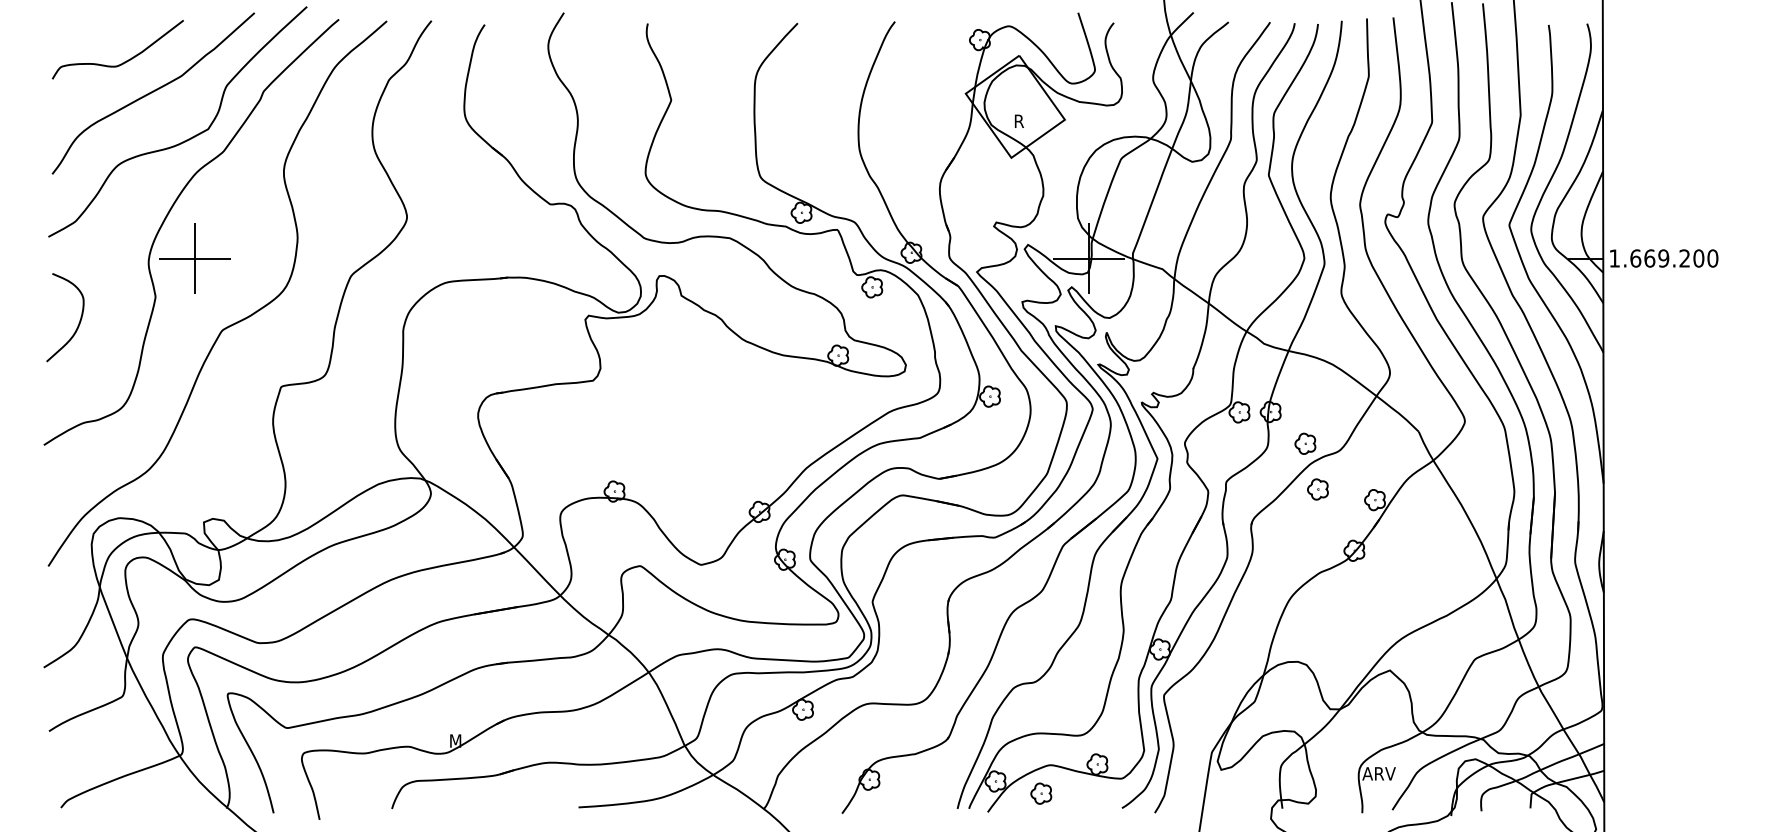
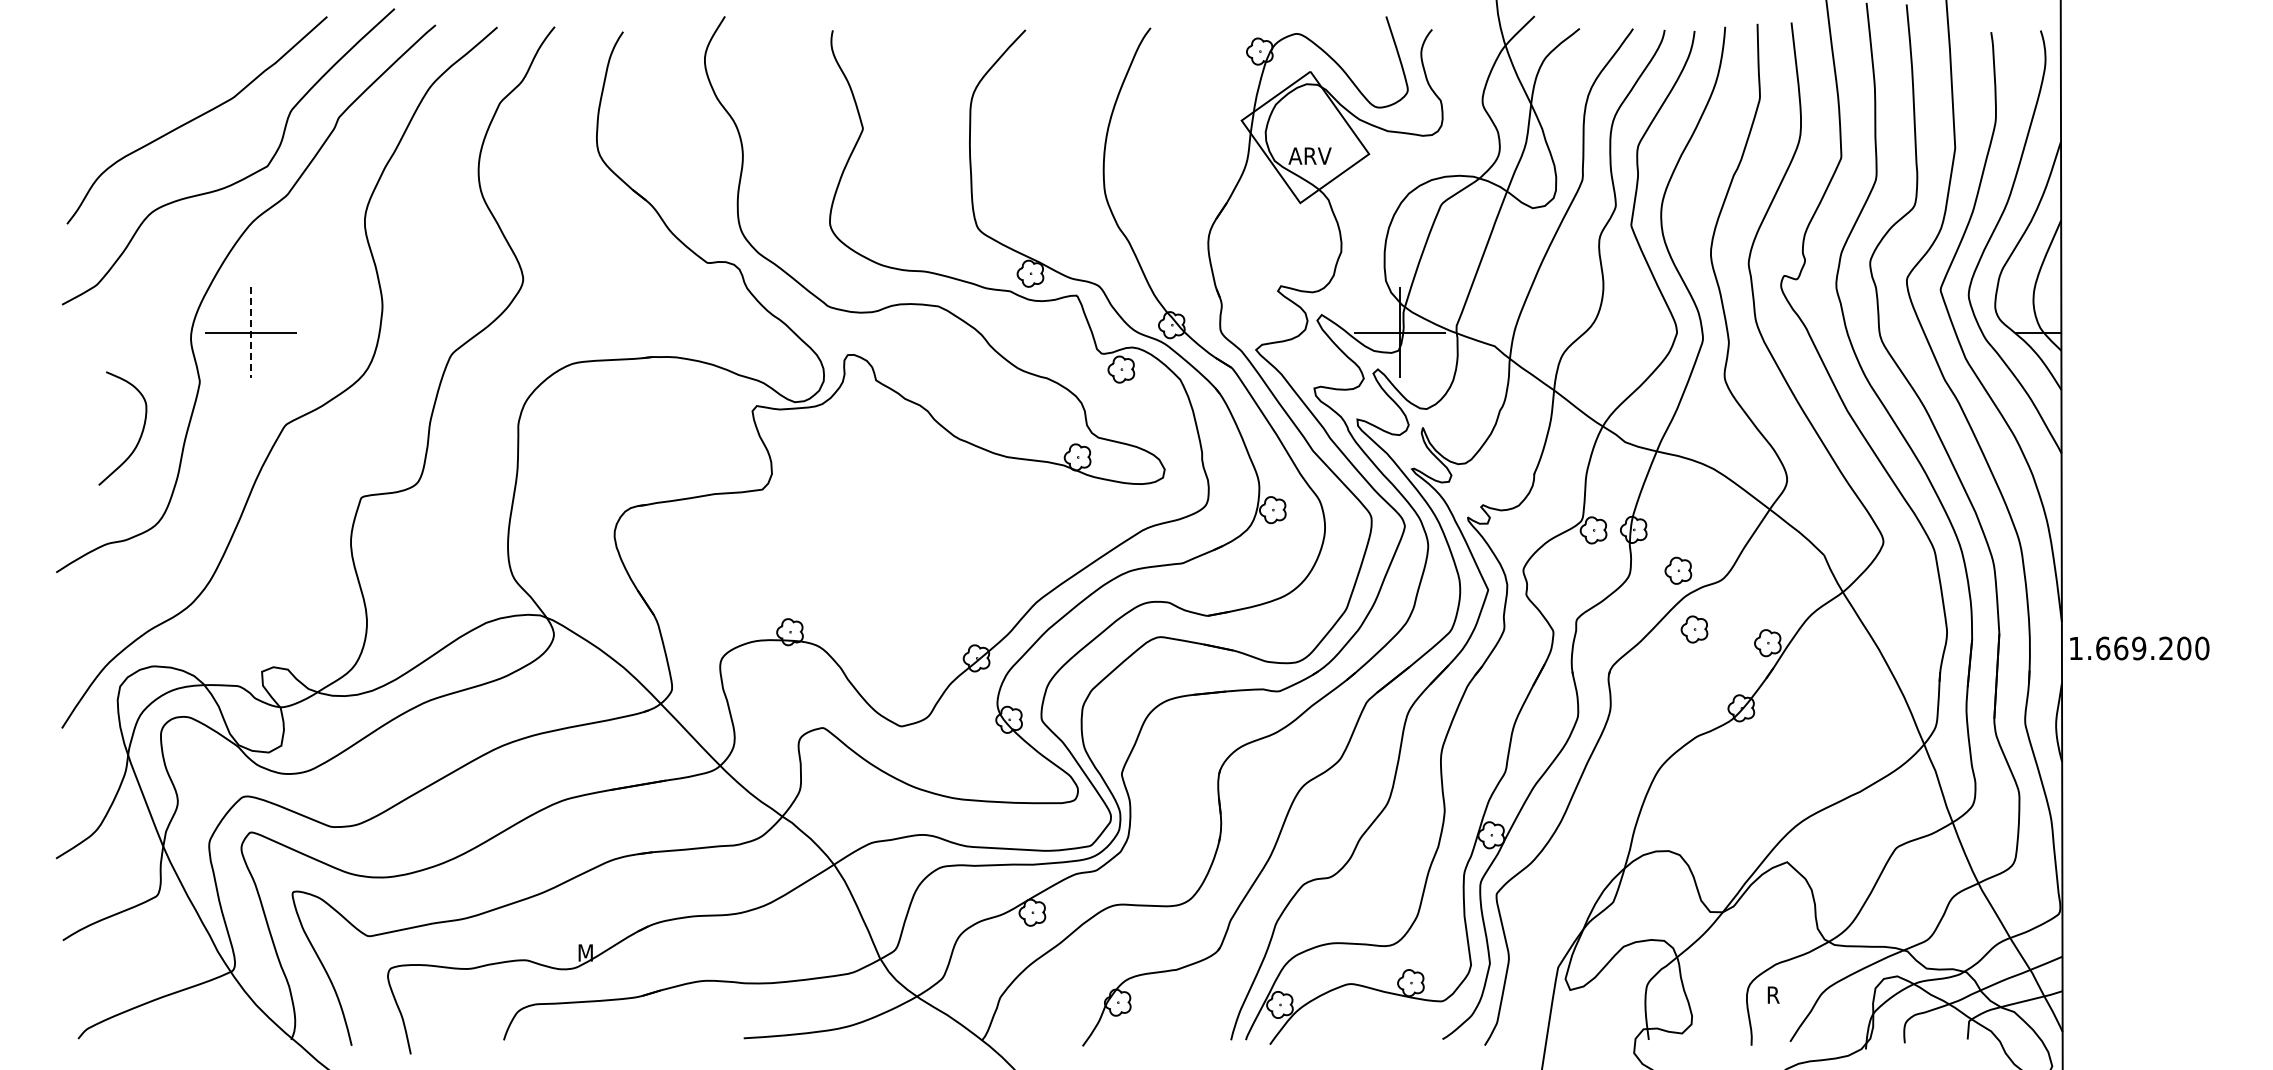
curve: (125, 60) -> (161, 78), removed
text: (1018, 120) -> (1309, 155), R -> ARV
line: (194, 258) -> (250, 332), solid -> dashed
text: (1664, 258) -> (2139, 648), moved
curve: (79, 322) -> (140, 434), moved
text: (1378, 773) -> (1772, 994), ARV -> R
part: (1041, 793) -> (1338, 1020), removed

